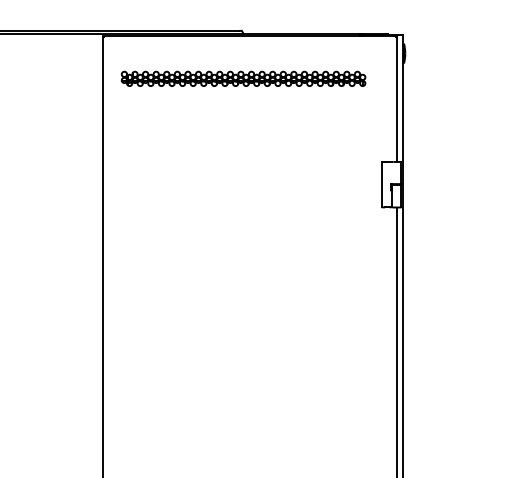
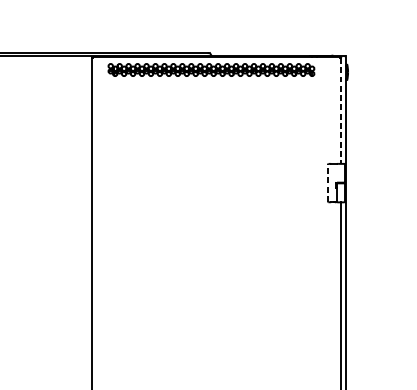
part: (243, 78) -> (211, 69), moved
line: (397, 99) -> (341, 111), solid -> dashed
line: (381, 184) -> (328, 182), solid -> dashed

